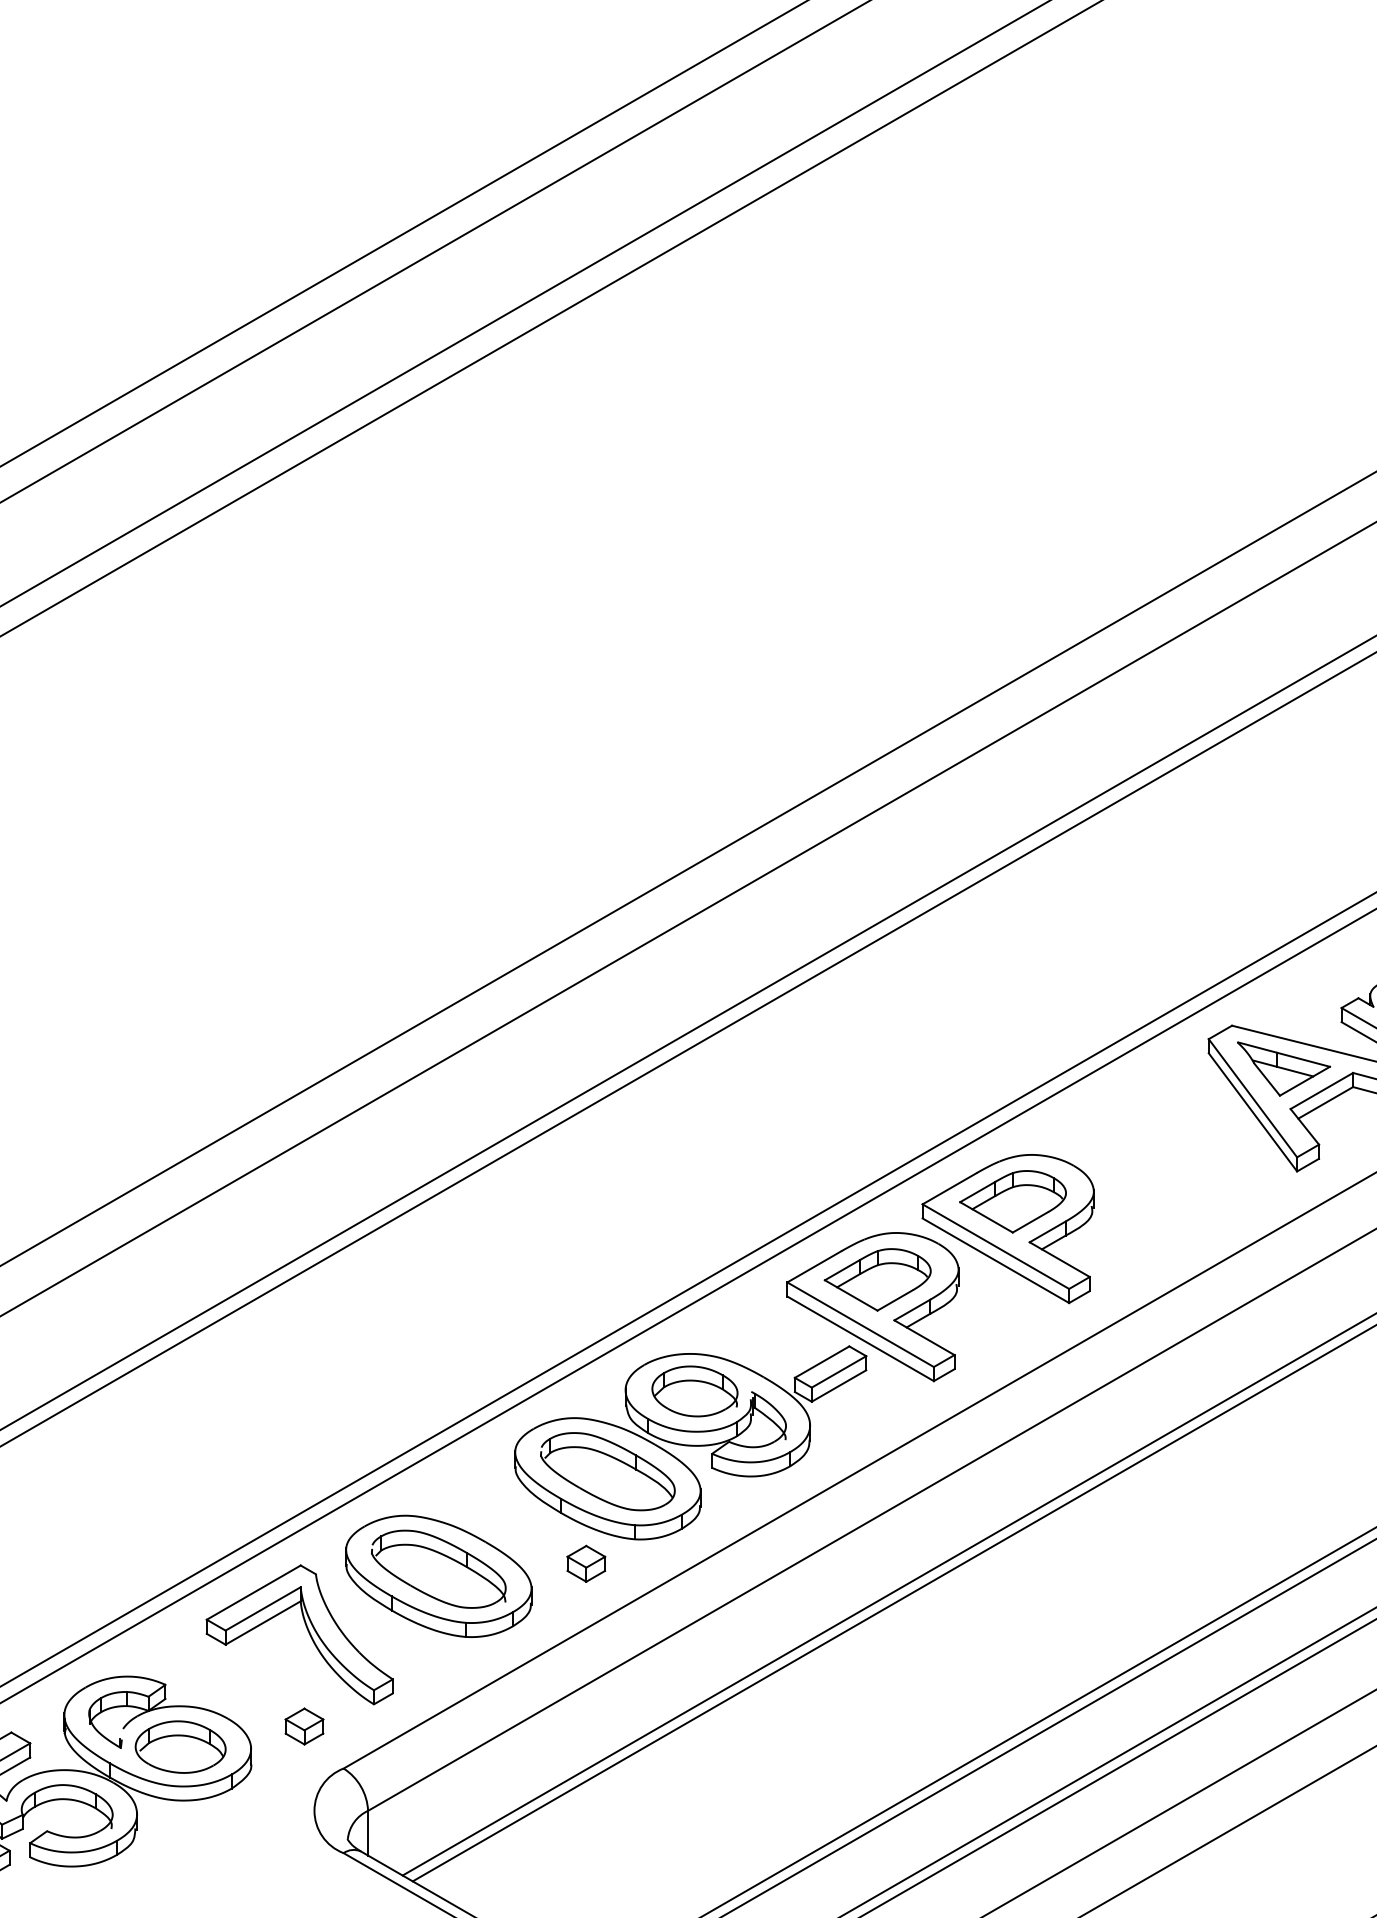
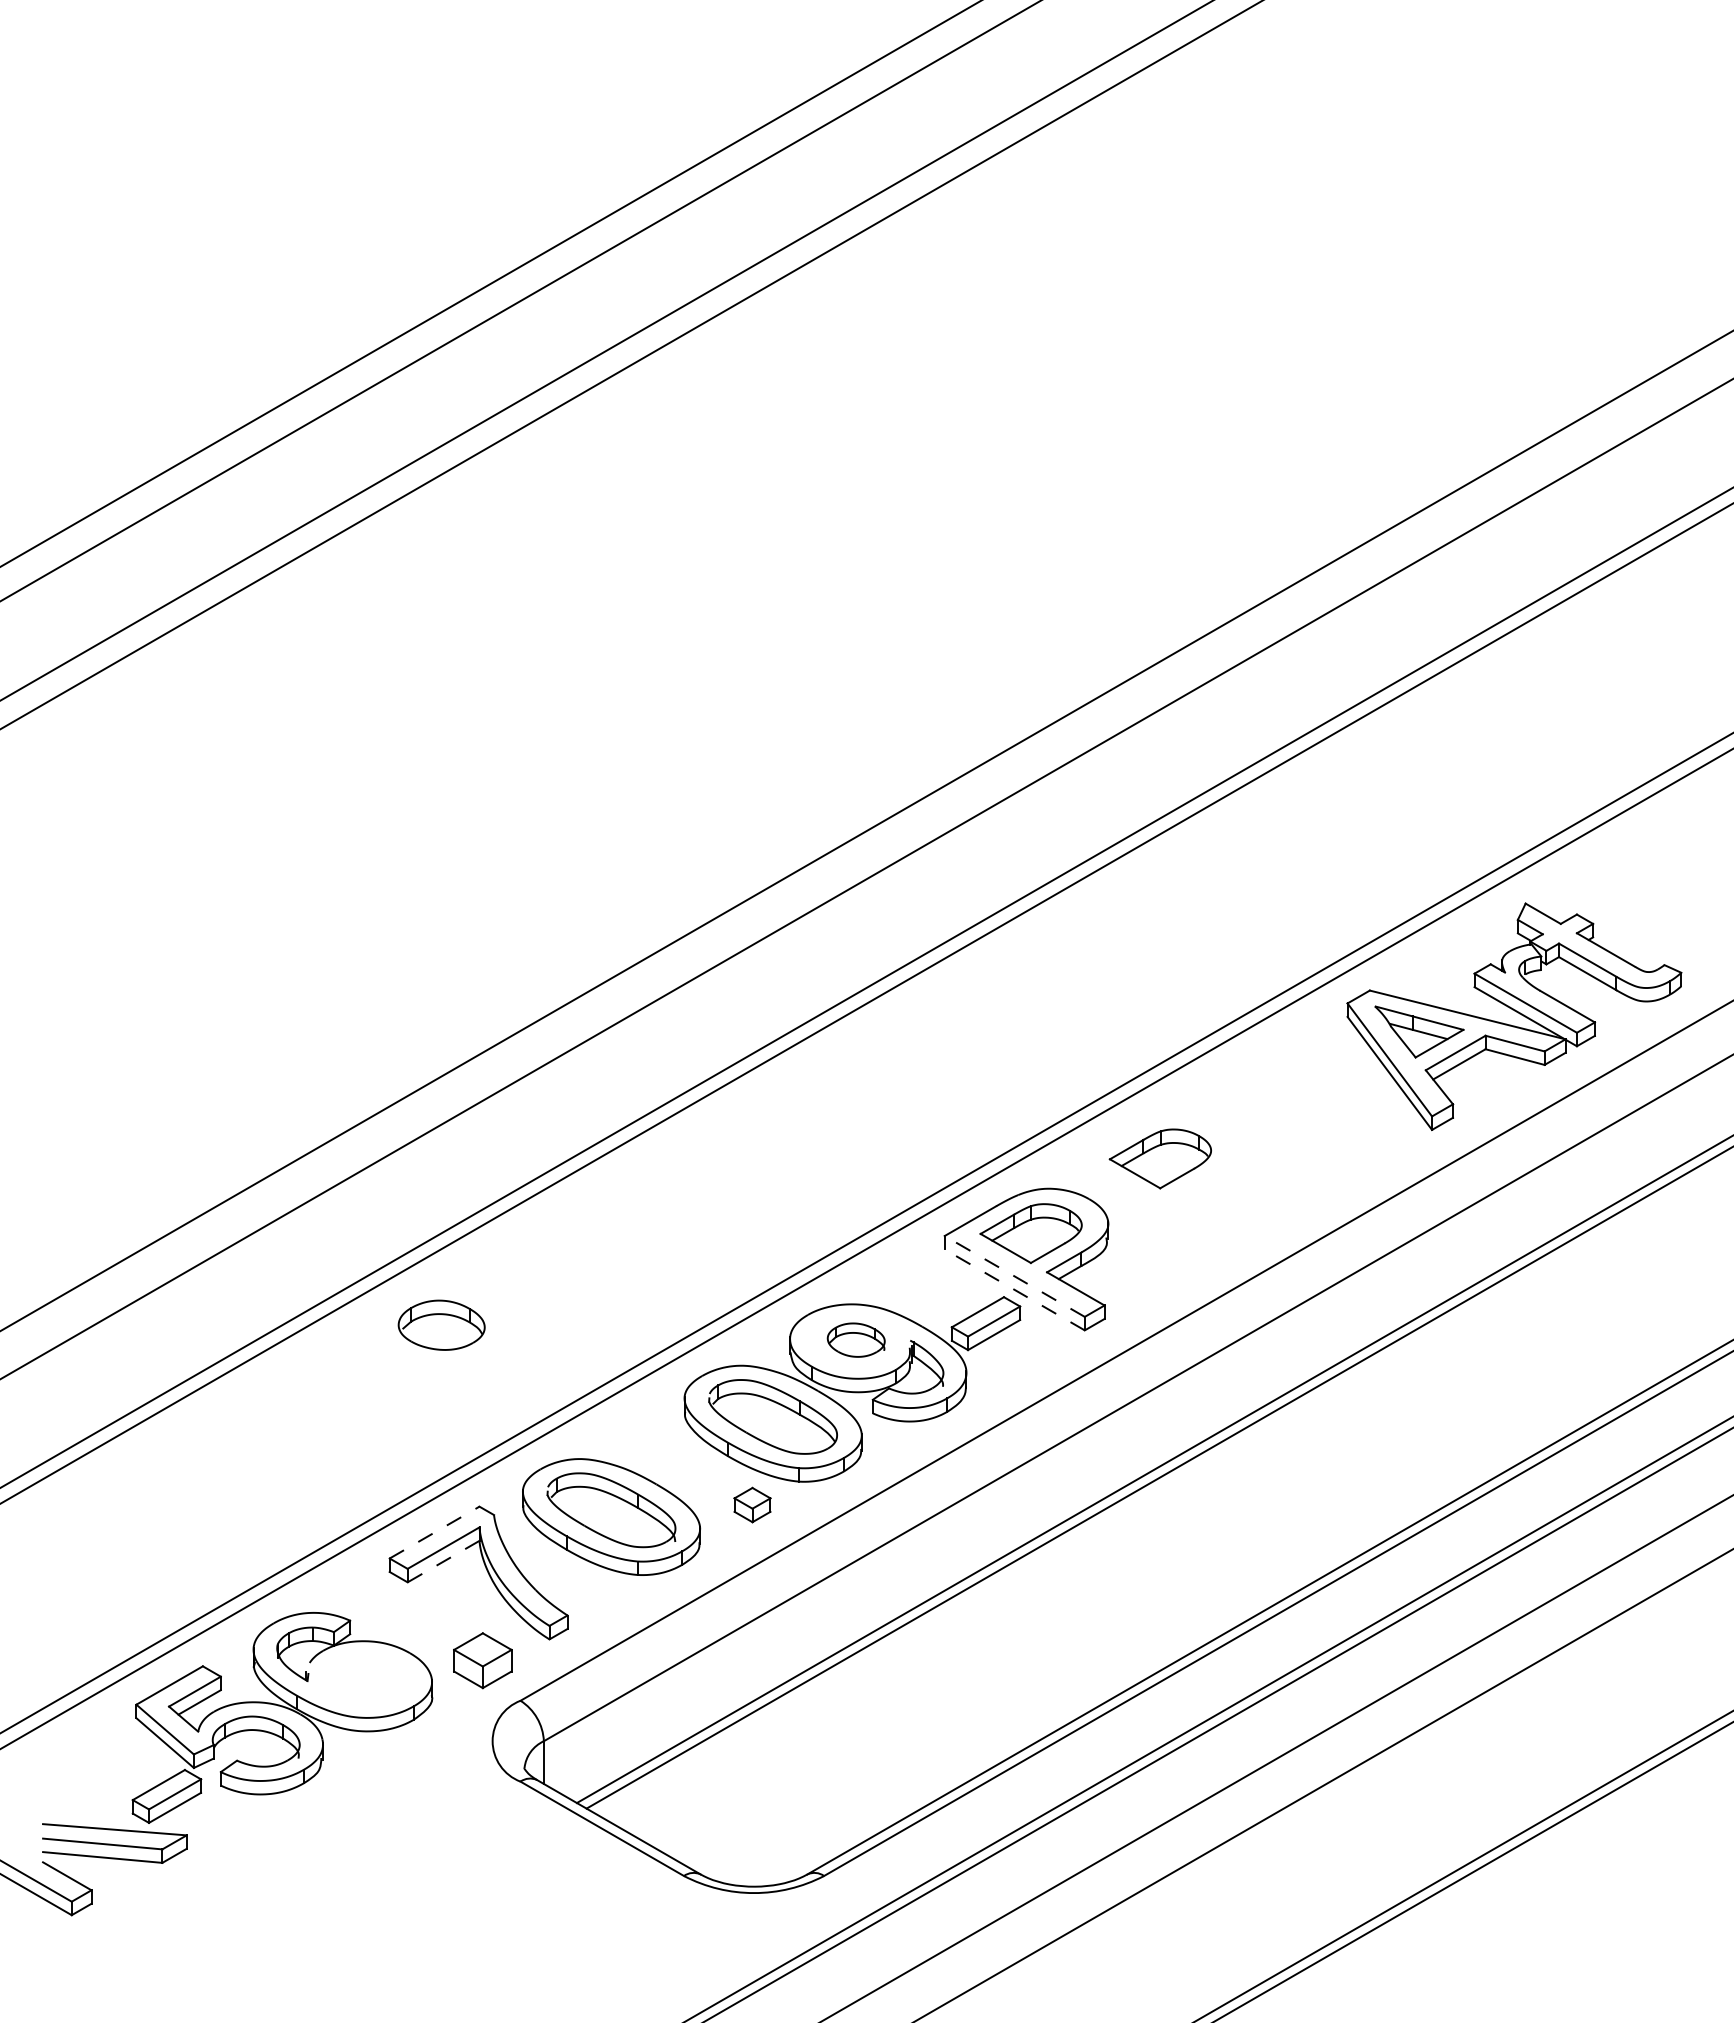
part: (1007, 1228) -> (1155, 1184), removed
line: (860, 1324) -> (1014, 1276), solid -> dashed
line: (860, 1338) -> (1014, 1289), solid -> dashed
part: (694, 1390) -> (855, 1339), size x0.7
line: (253, 1592) -> (434, 1532), solid -> dashed
line: (263, 1622) -> (443, 1561), solid -> dashed
part: (304, 1726) -> (483, 1660), size x1.6
part: (180, 1746) -> (441, 1324), moved

